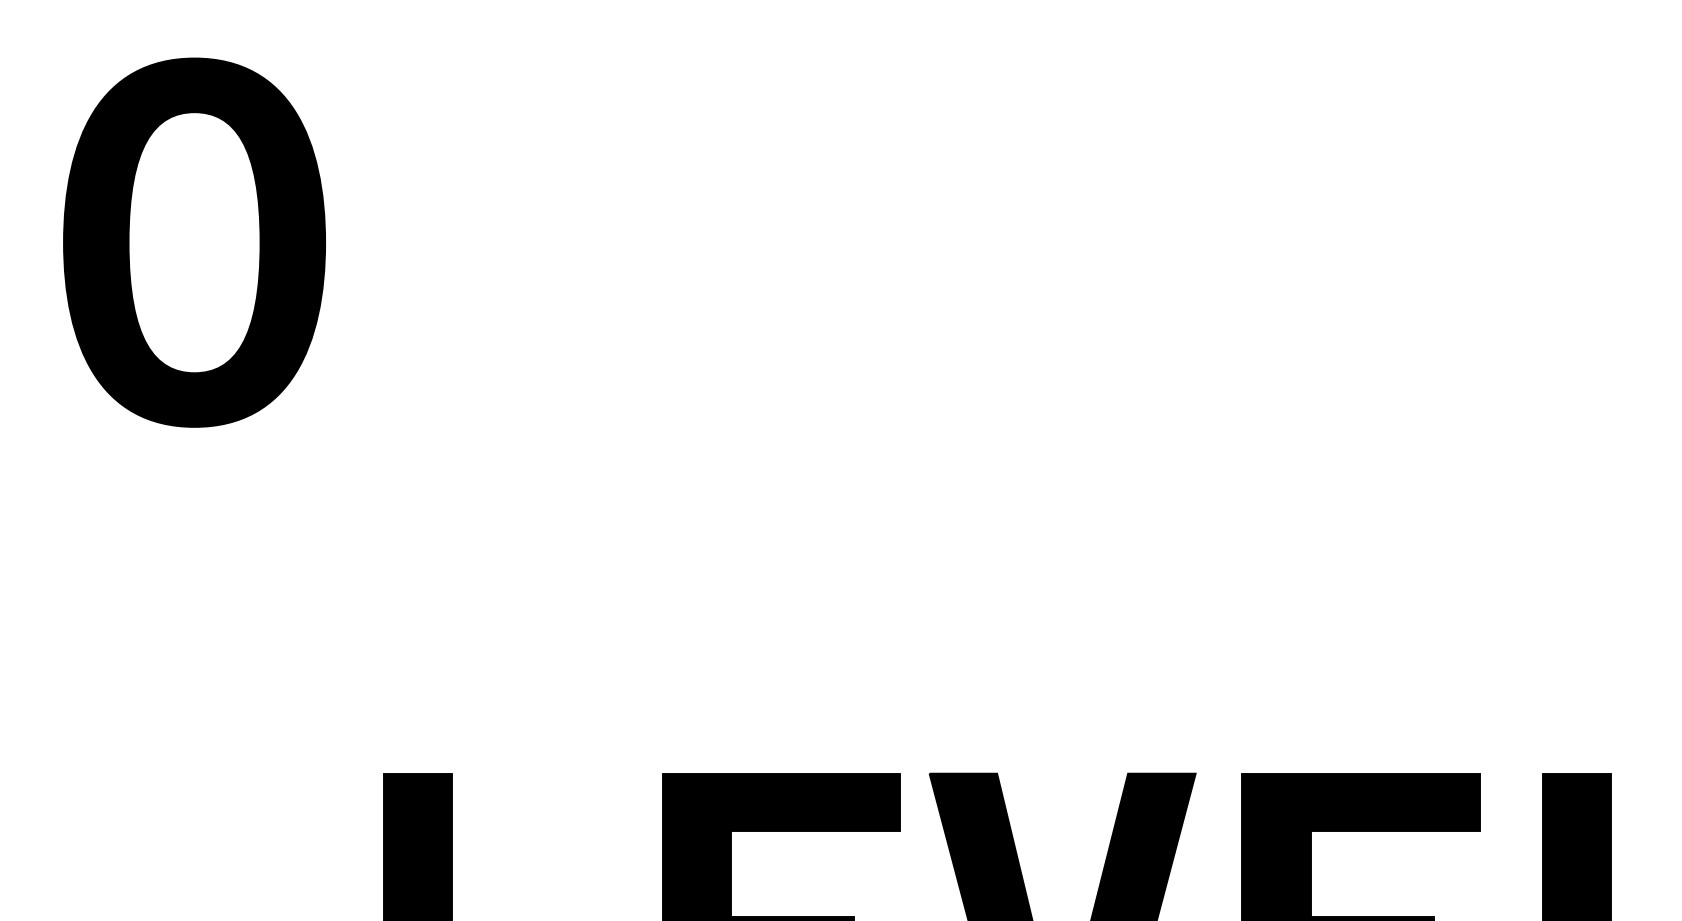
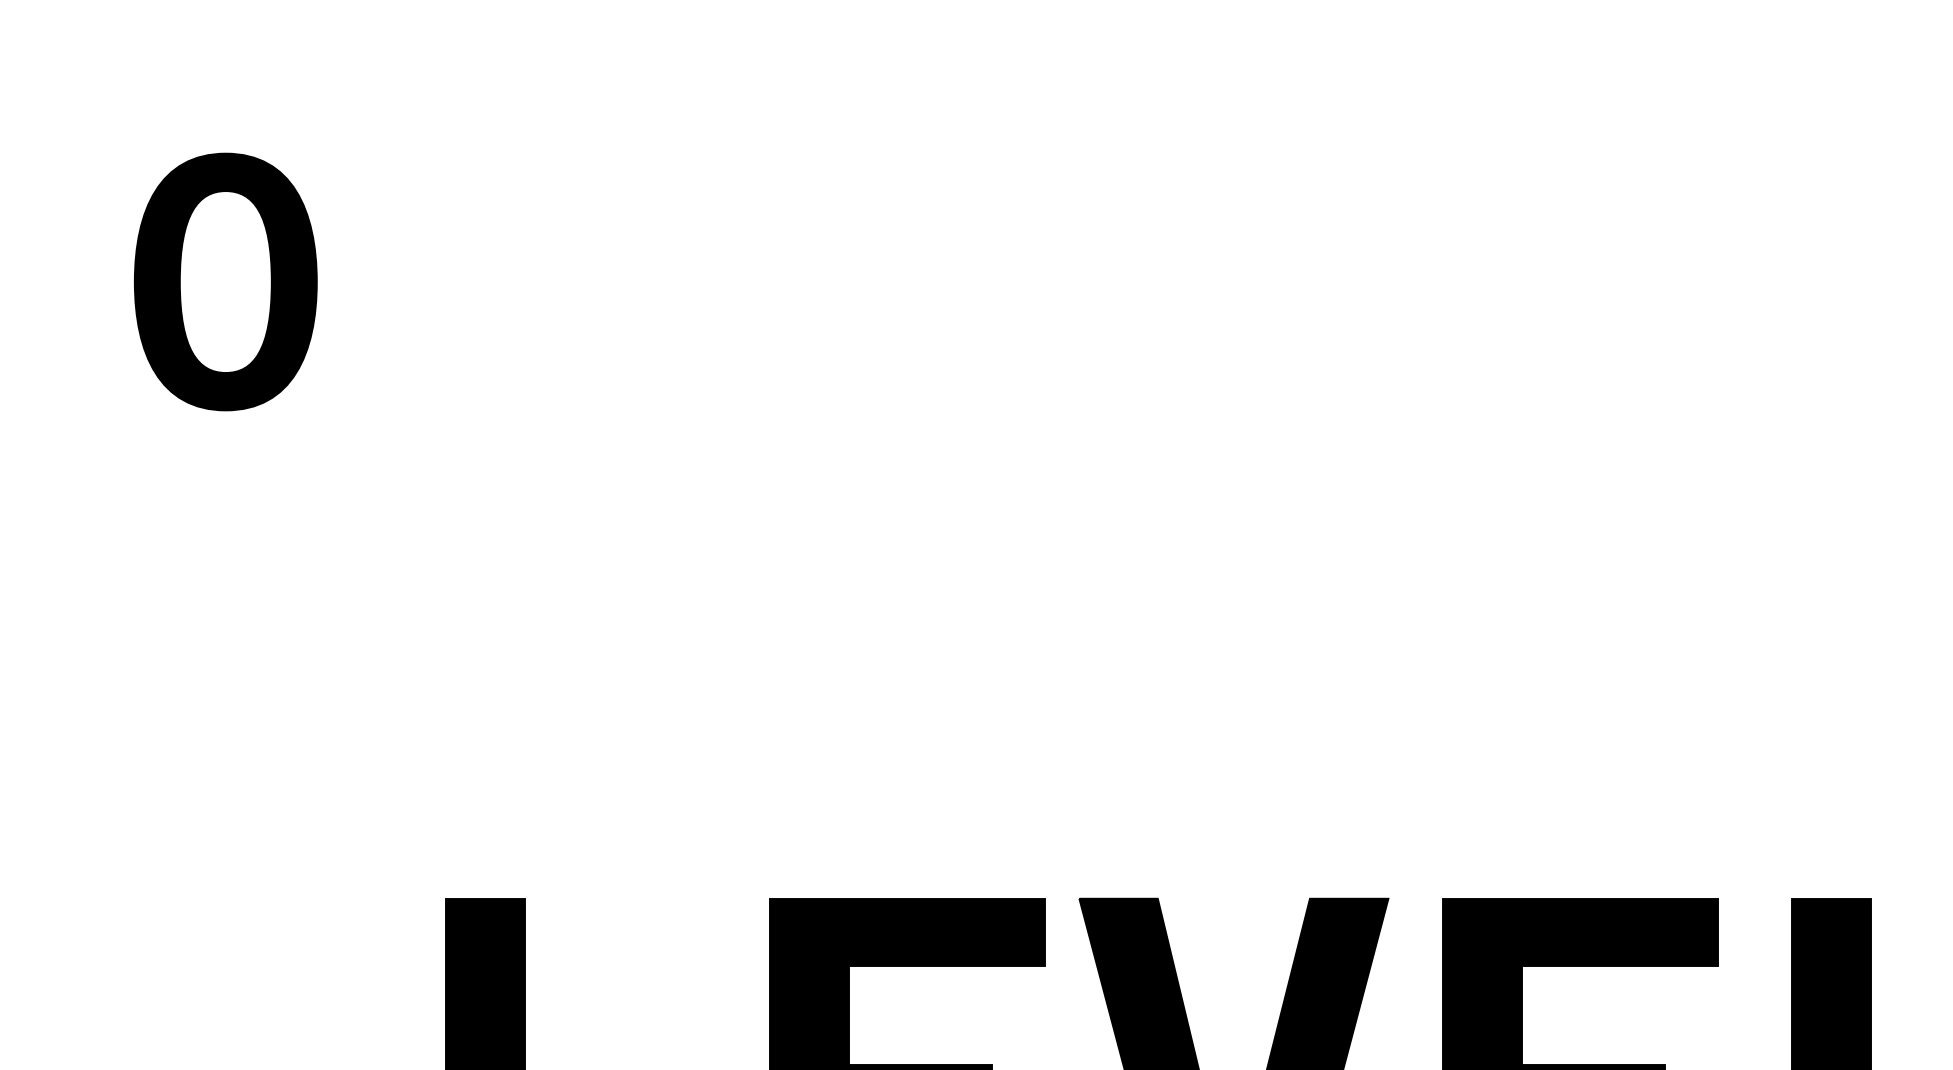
part: (194, 242) -> (225, 281), size x0.6

